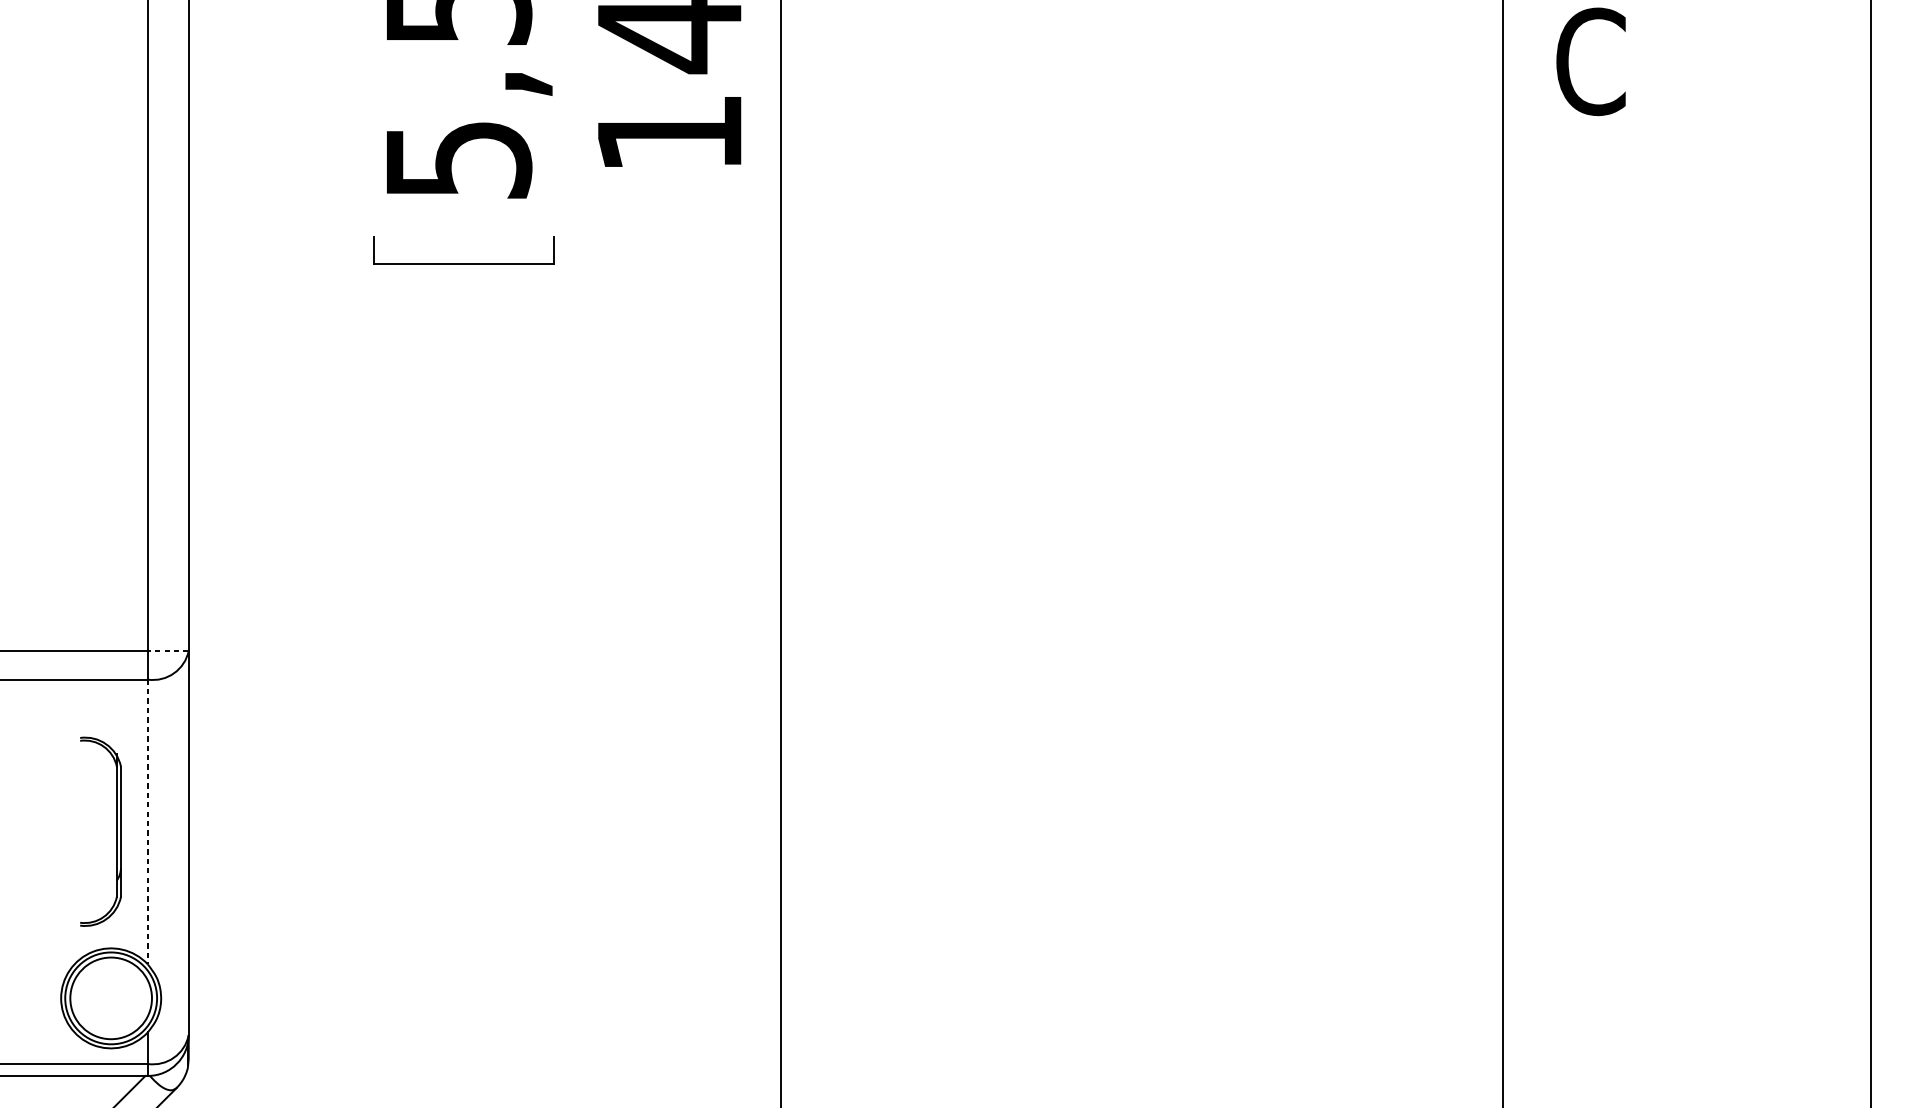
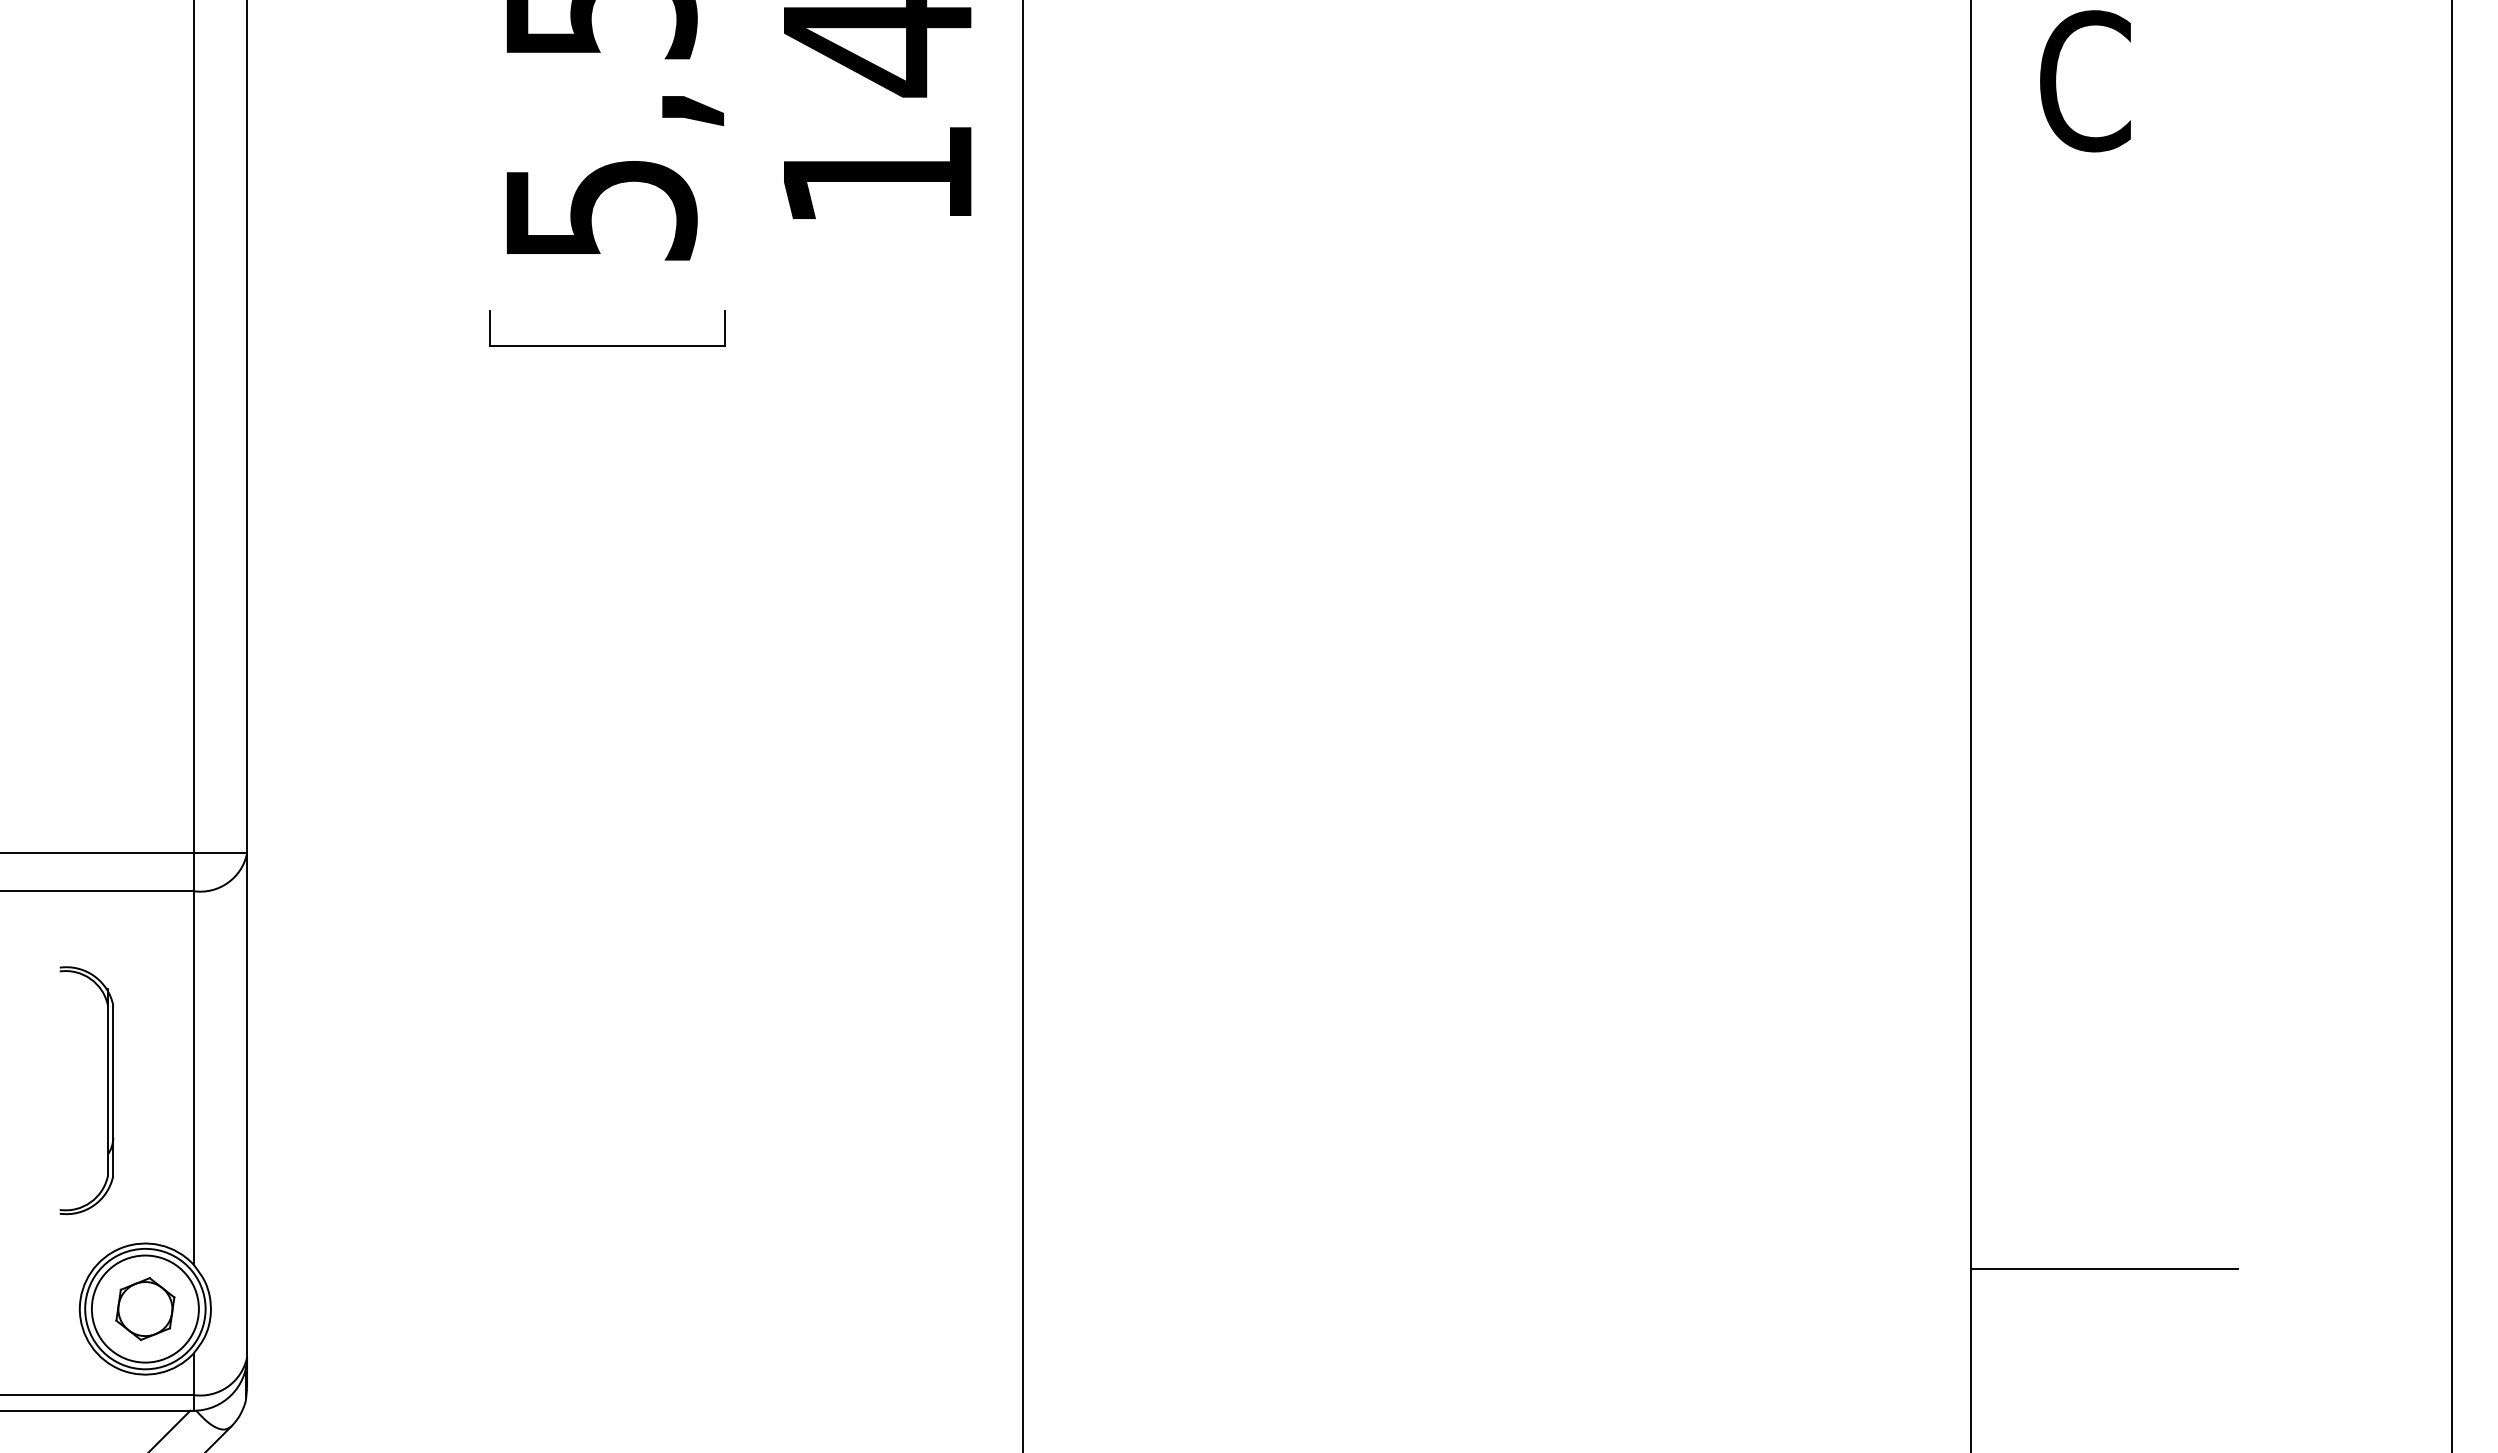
line: (168, 650) -> (220, 853), dashed -> solid
line: (147, 821) -> (193, 1077), dashed -> solid
part: (116, 831) -> (107, 1090), moved
line: (1605, 967) -> (2104, 1268), added
part: (111, 997) -> (145, 1308), added

